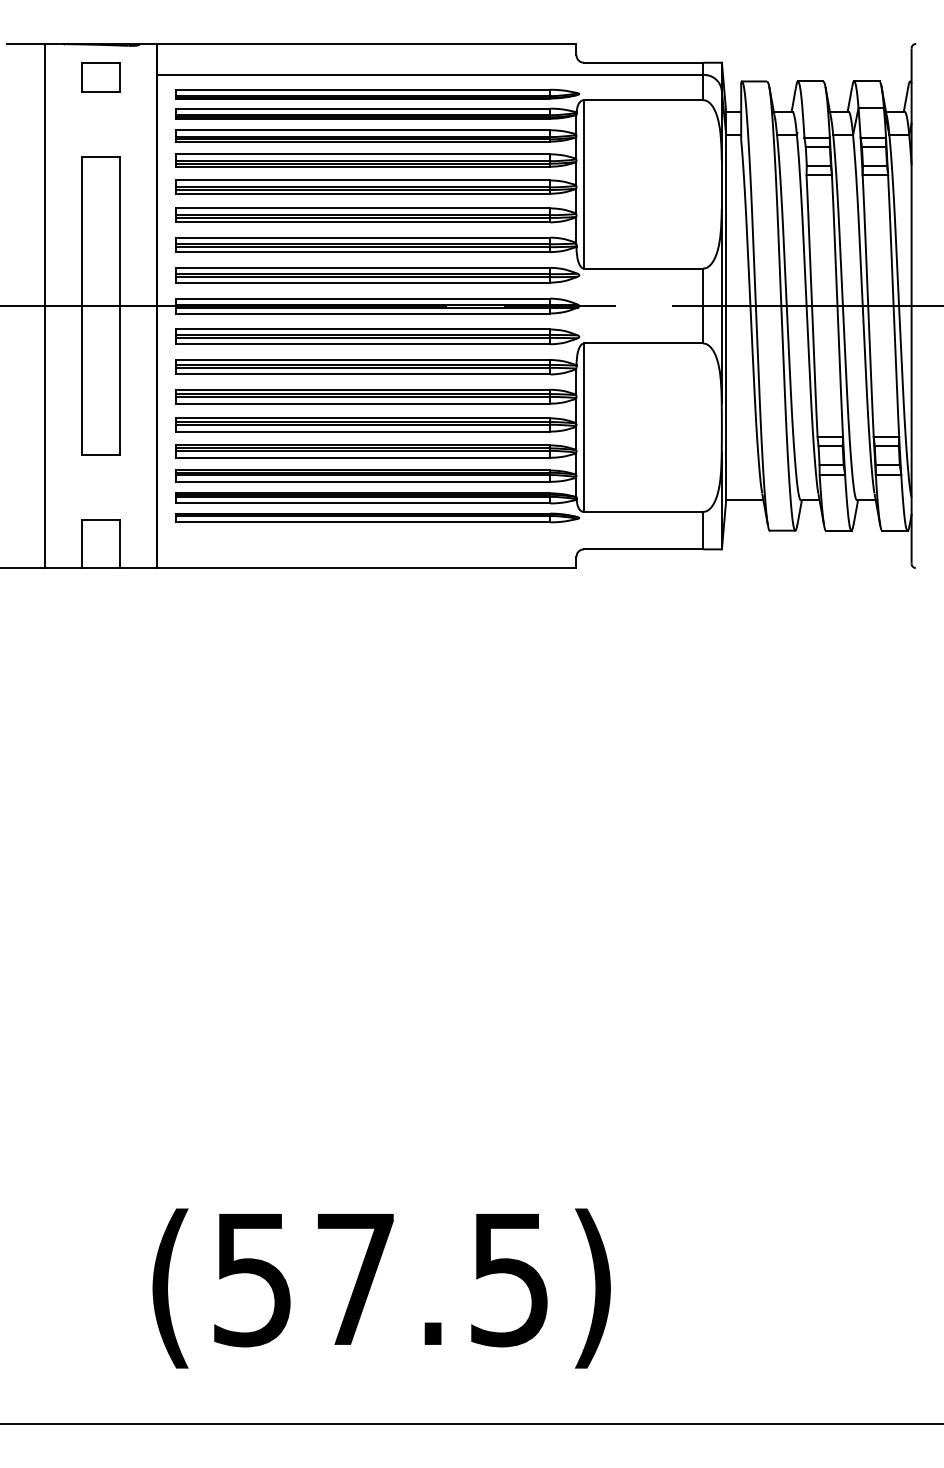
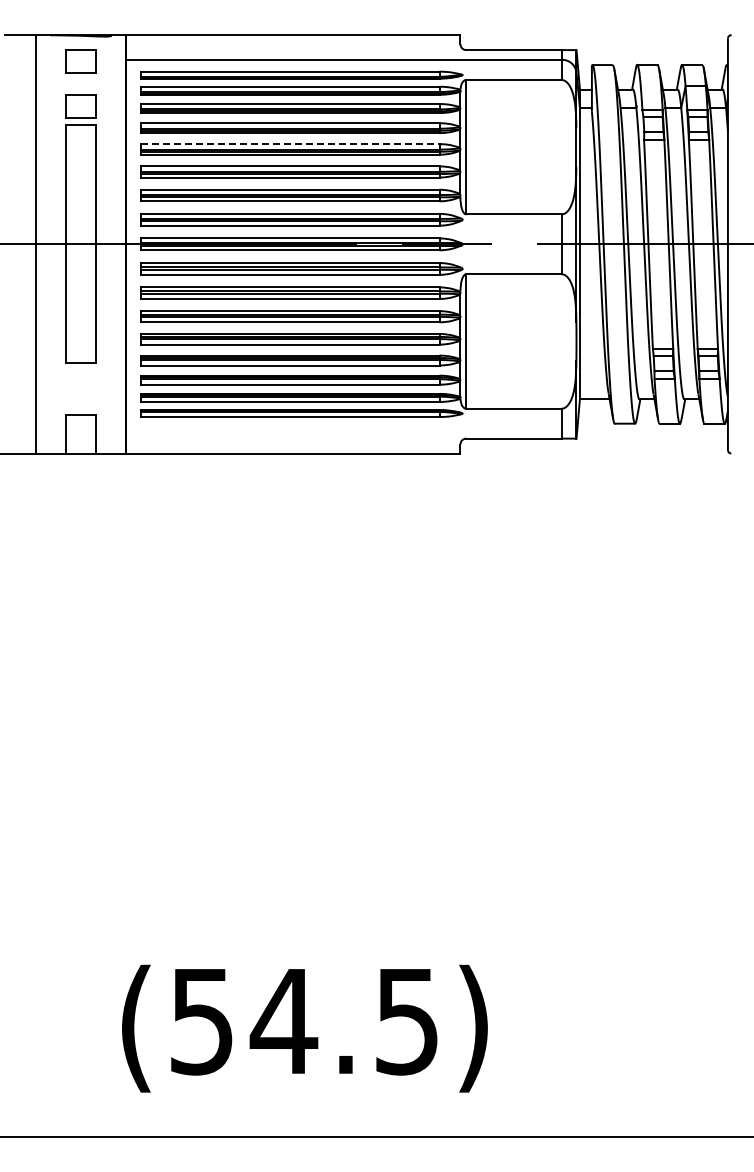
part: (100, 133) -> (80, 106), added
line: (363, 180) -> (290, 144), solid -> dashed
text: (354, 1279) -> (283, 1021), (57.5) -> (54.5)

